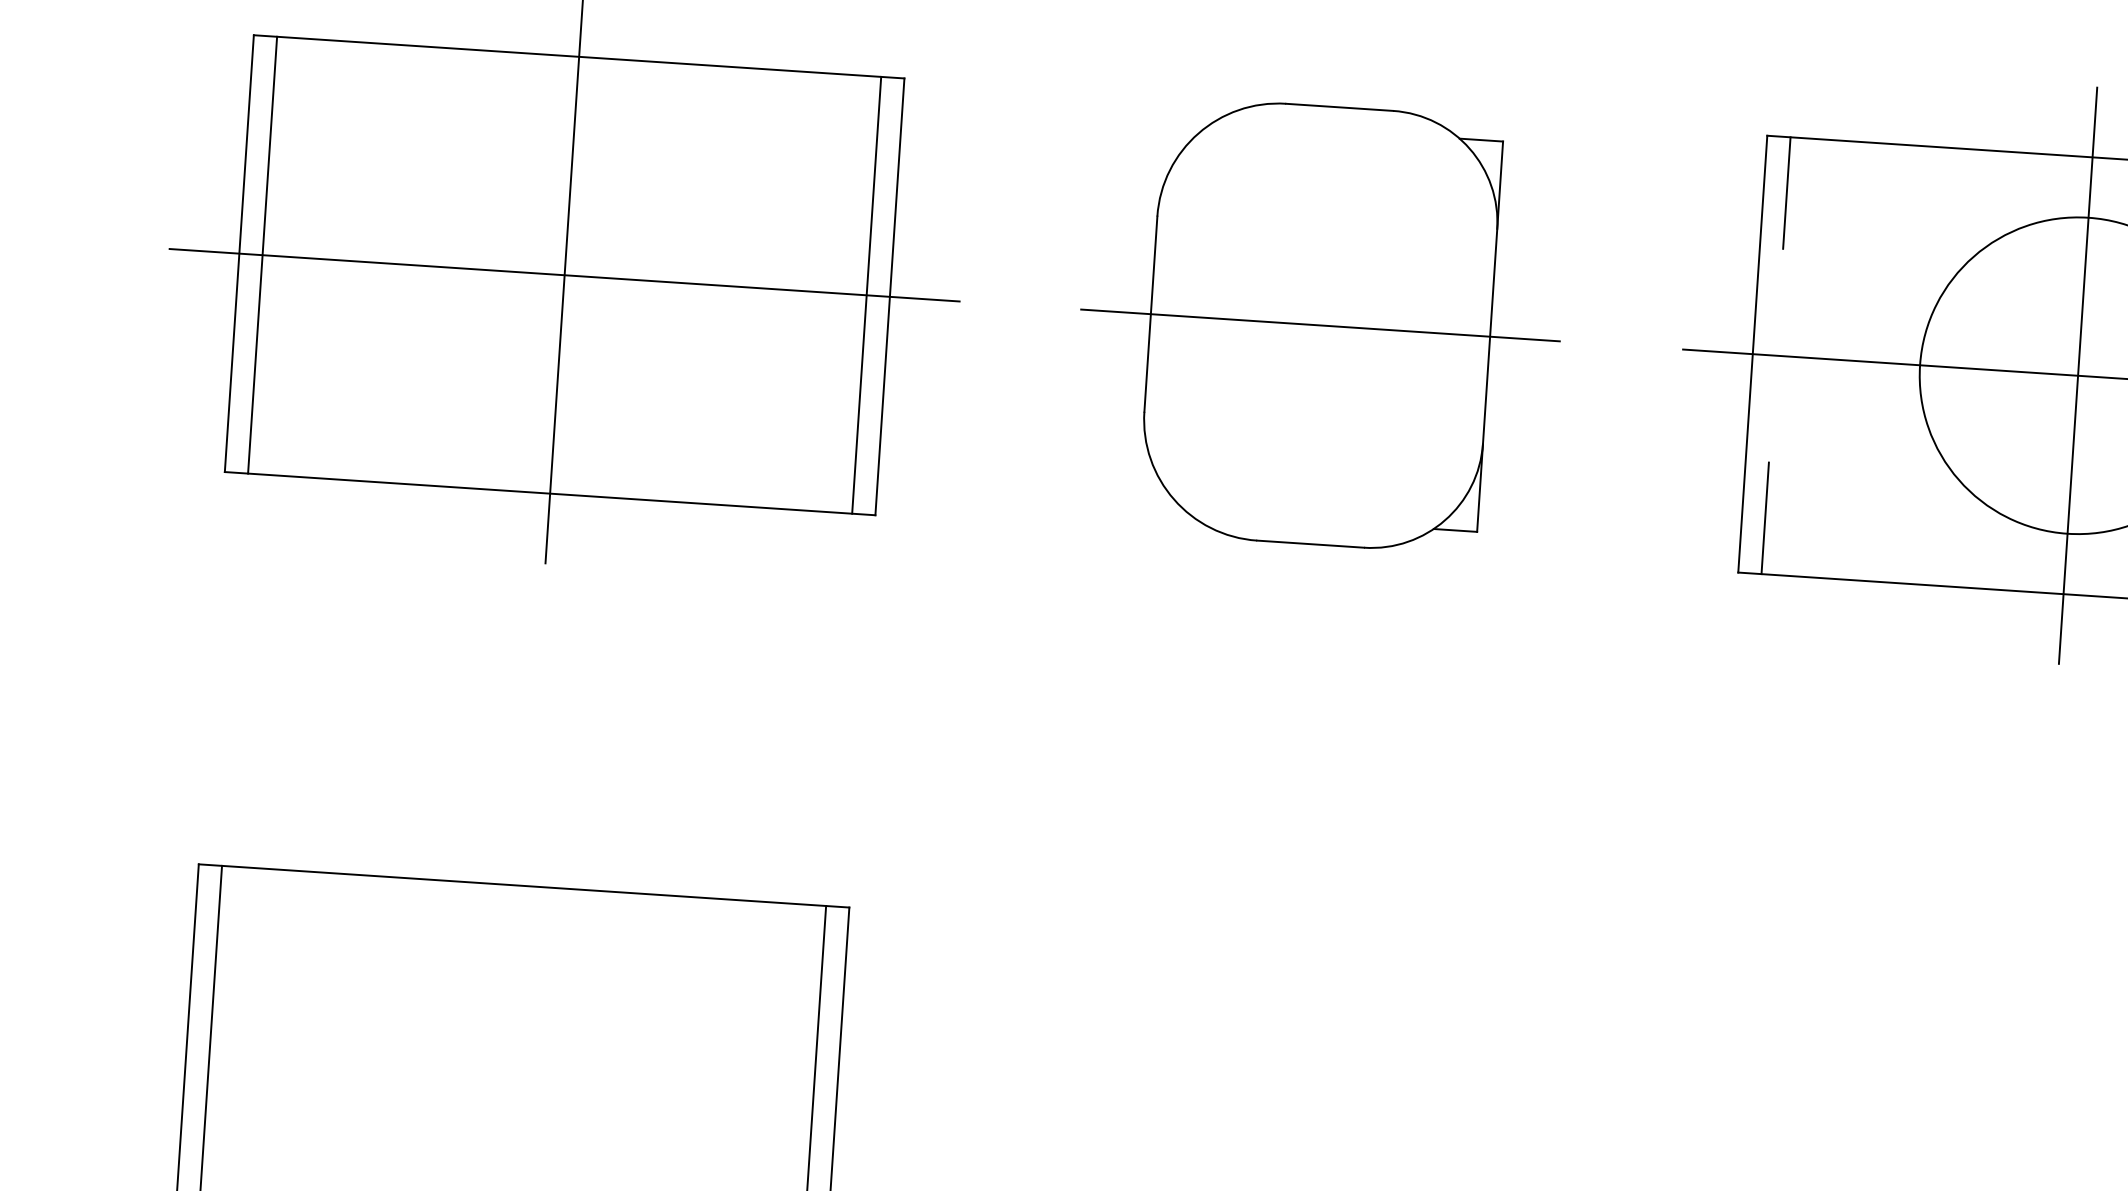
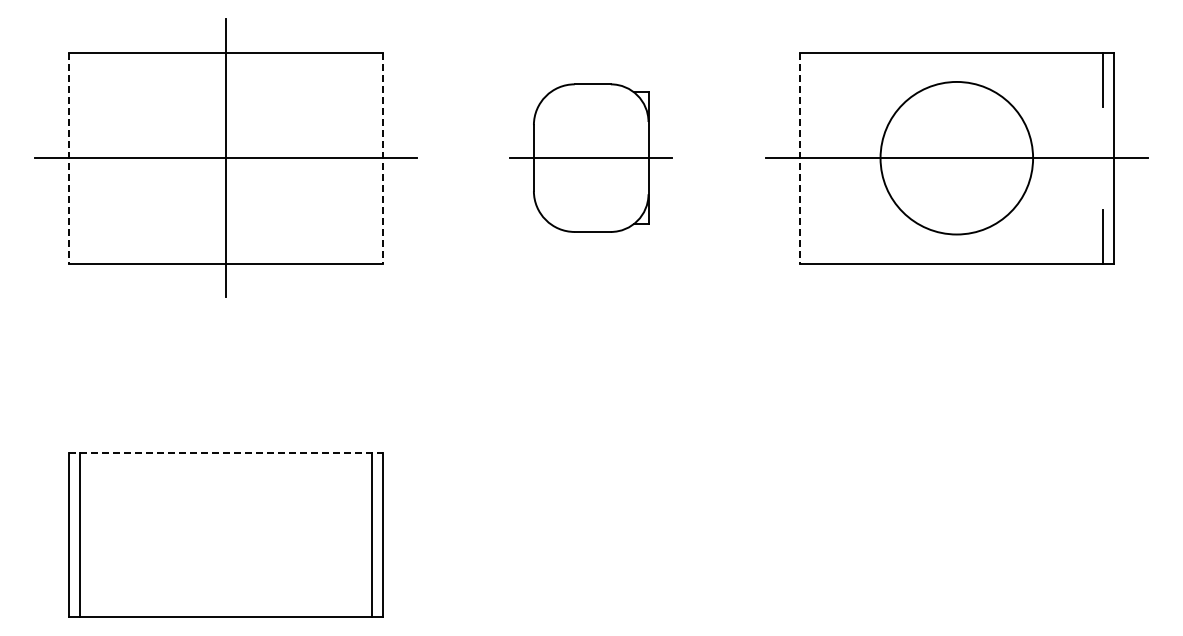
line: (1787, 192) -> (811, 79), removed
line: (263, 253) -> (80, 157), removed
line: (240, 254) -> (69, 158), solid -> dashed
line: (865, 293) -> (371, 157), removed
line: (890, 297) -> (383, 158), solid -> dashed
part: (1321, 323) -> (591, 157), size x0.7
line: (1752, 354) -> (799, 158), solid -> dashed
line: (2077, 376) -> (956, 158), removed
line: (1766, 517) -> (811, 236), removed
line: (524, 886) -> (226, 453), solid -> dashed

